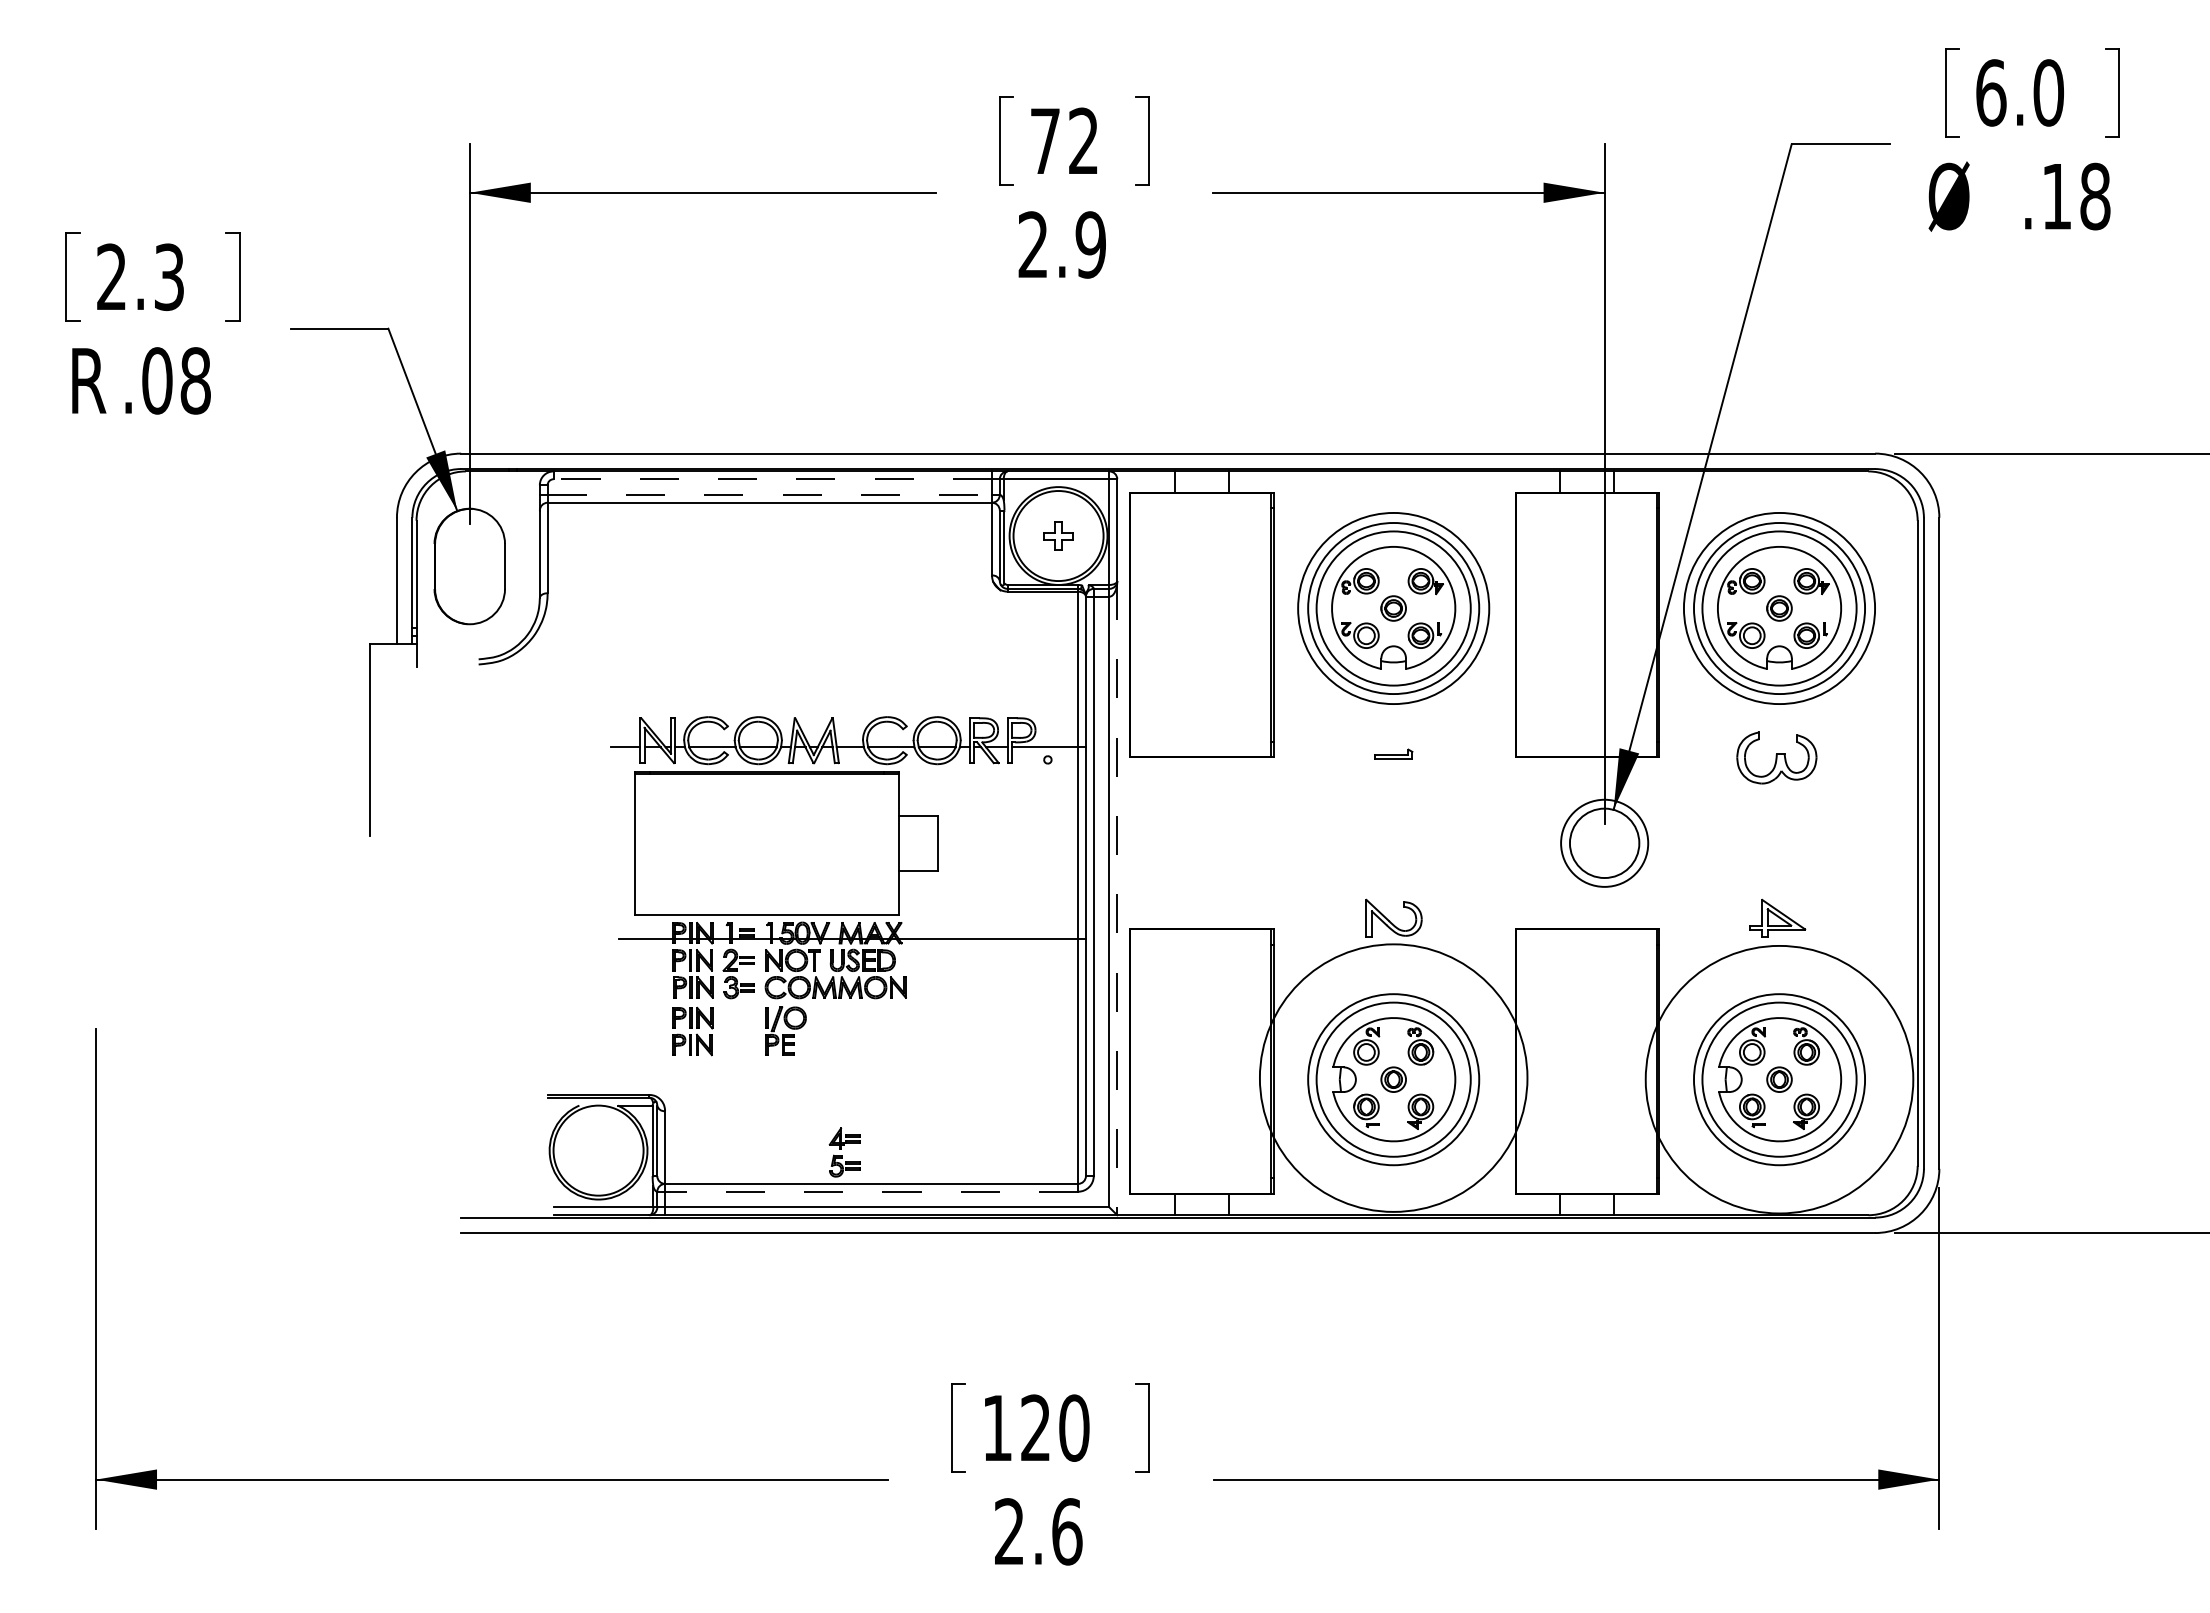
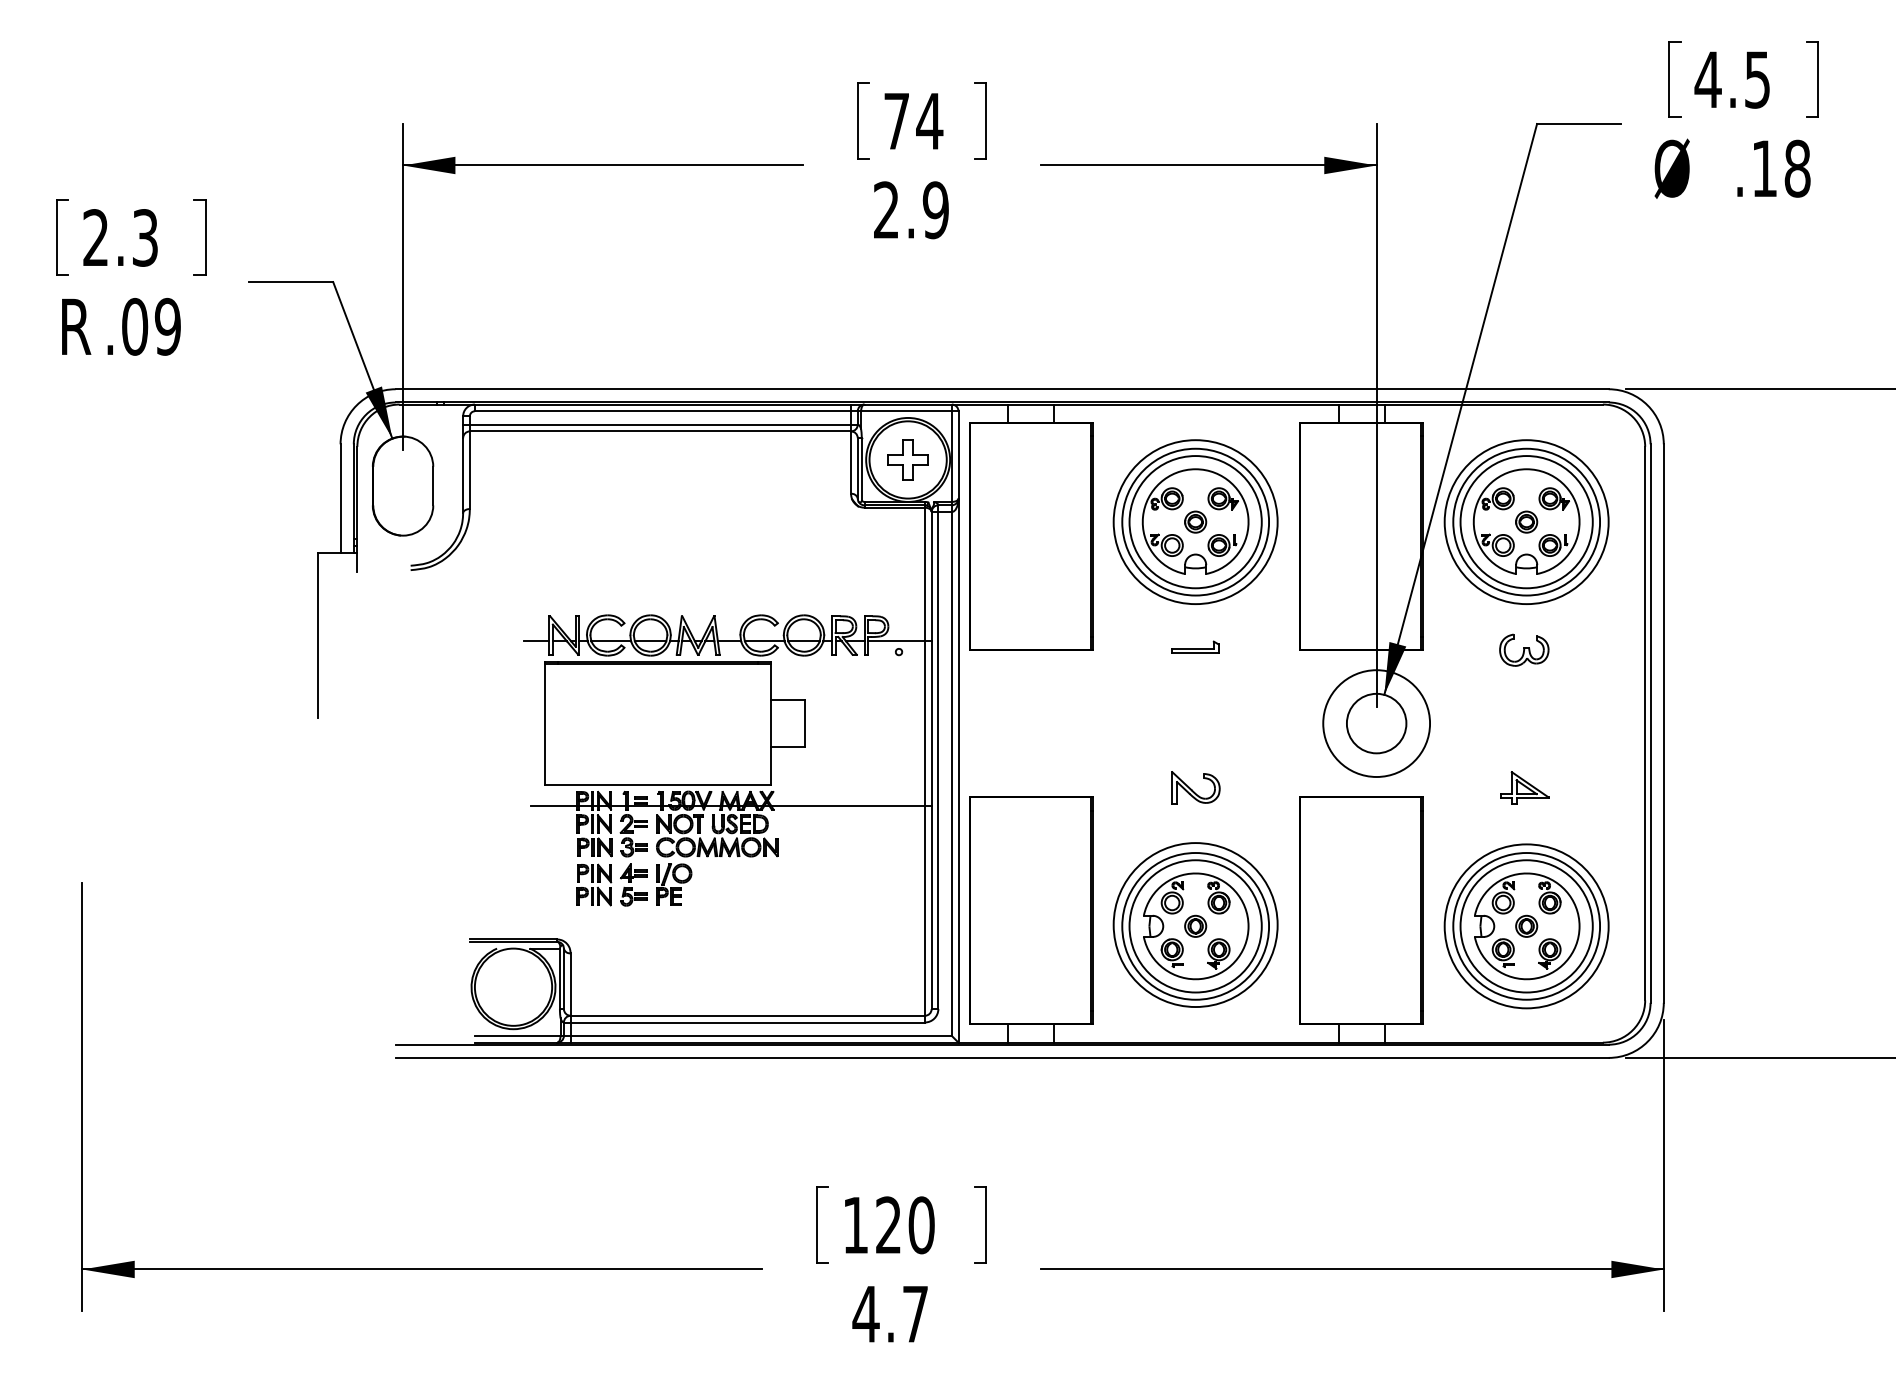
text: (2019, 92) -> (1732, 79), 6.0 -> 4.5
text: (1083, 140) -> (929, 120), 72 -> 74
text: (195, 380) -> (167, 326), .08 -> .09
line: (772, 479) -> (662, 411), dashed -> solid
line: (770, 494) -> (661, 424), dashed -> solid
part: (1058, 536) -> (908, 460), size x1.67
part: (1393, 753) -> (1195, 646), size x1.43
part: (1776, 757) -> (1524, 649), size x0.71
circle: (1604, 843) -> (1376, 723), size x1.43
line: (1117, 898) -> (958, 770), dashed -> solid
circle: (1393, 1077) -> (1195, 924), size x0.71
circle: (1779, 1079) -> (1526, 926), size x0.71
part: (844, 1152) -> (633, 885), moved
line: (871, 1191) -> (747, 1022), dashed -> solid
text: (1037, 1531) -> (890, 1313), 2.6 -> 4.7

